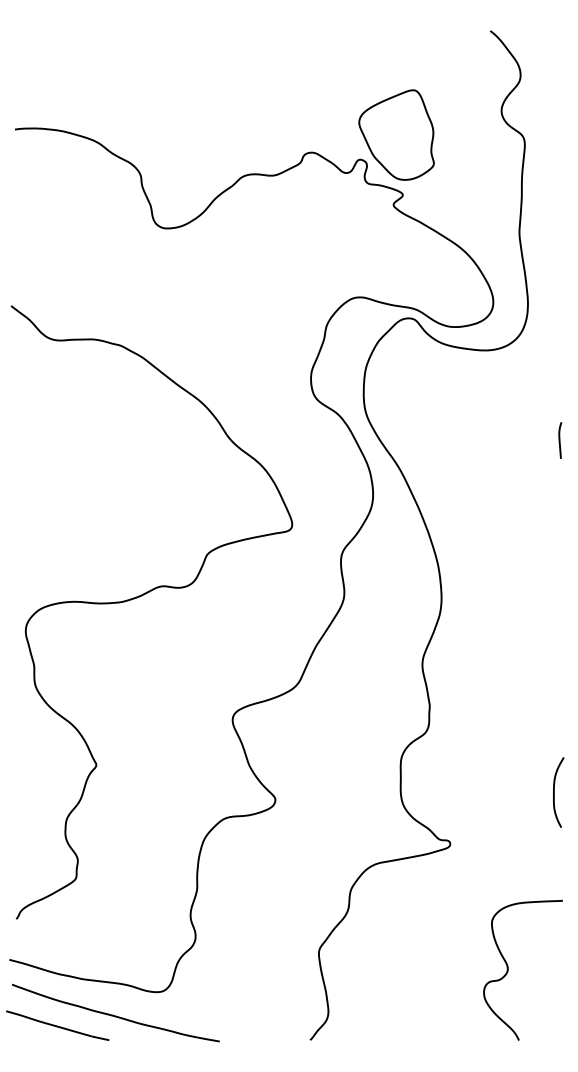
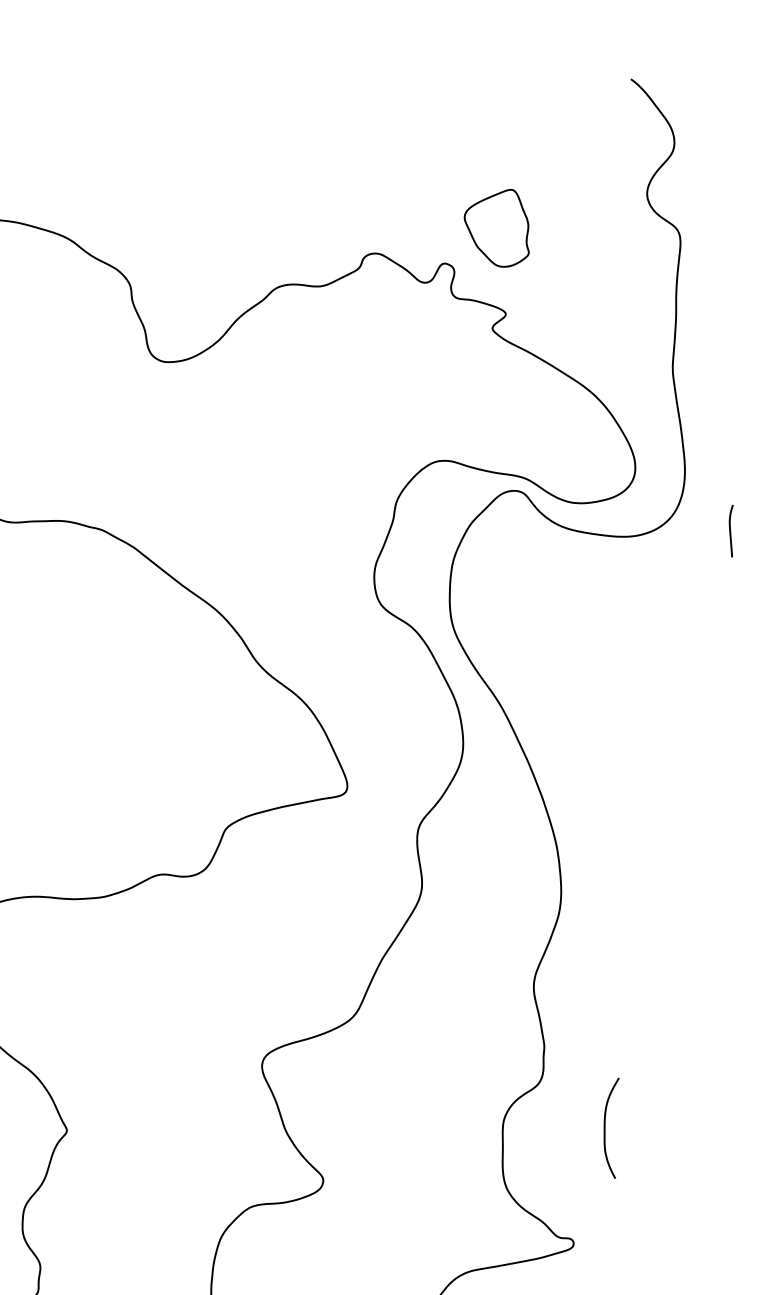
part: (396, 134) -> (496, 227), size x0.6
curve: (560, 440) -> (731, 531), moved
curve: (554, 792) -> (605, 1128), moved

